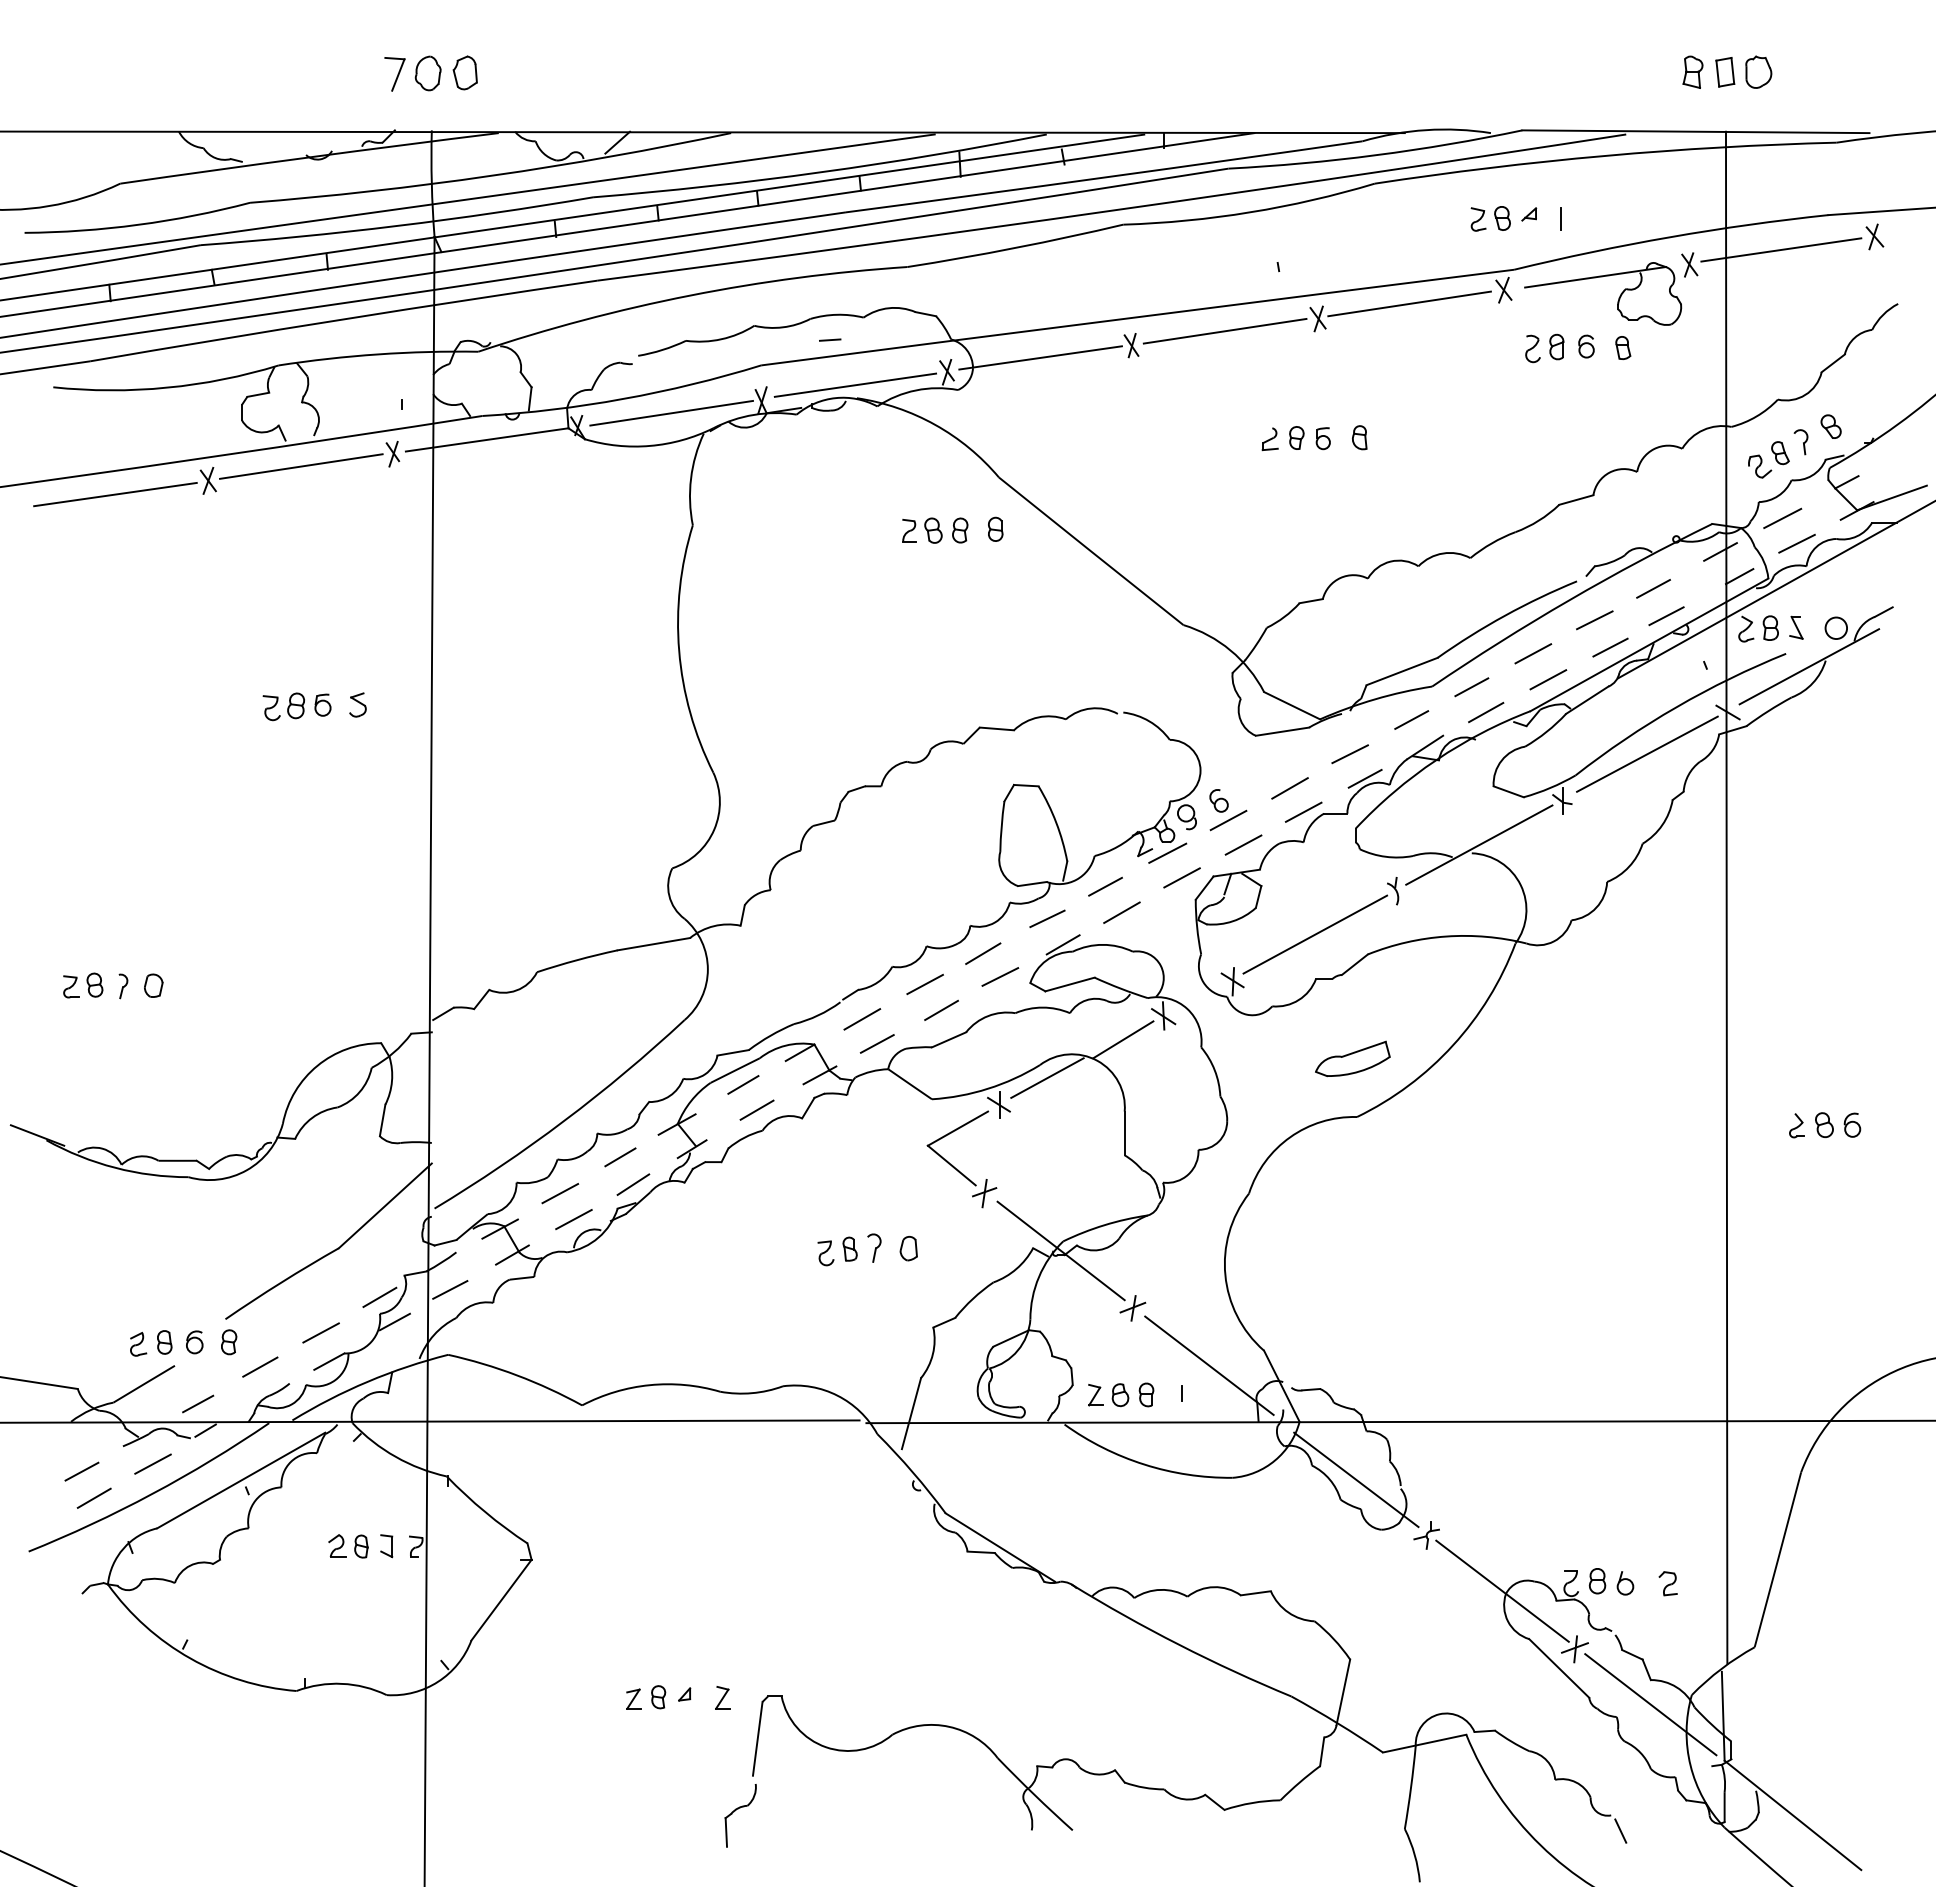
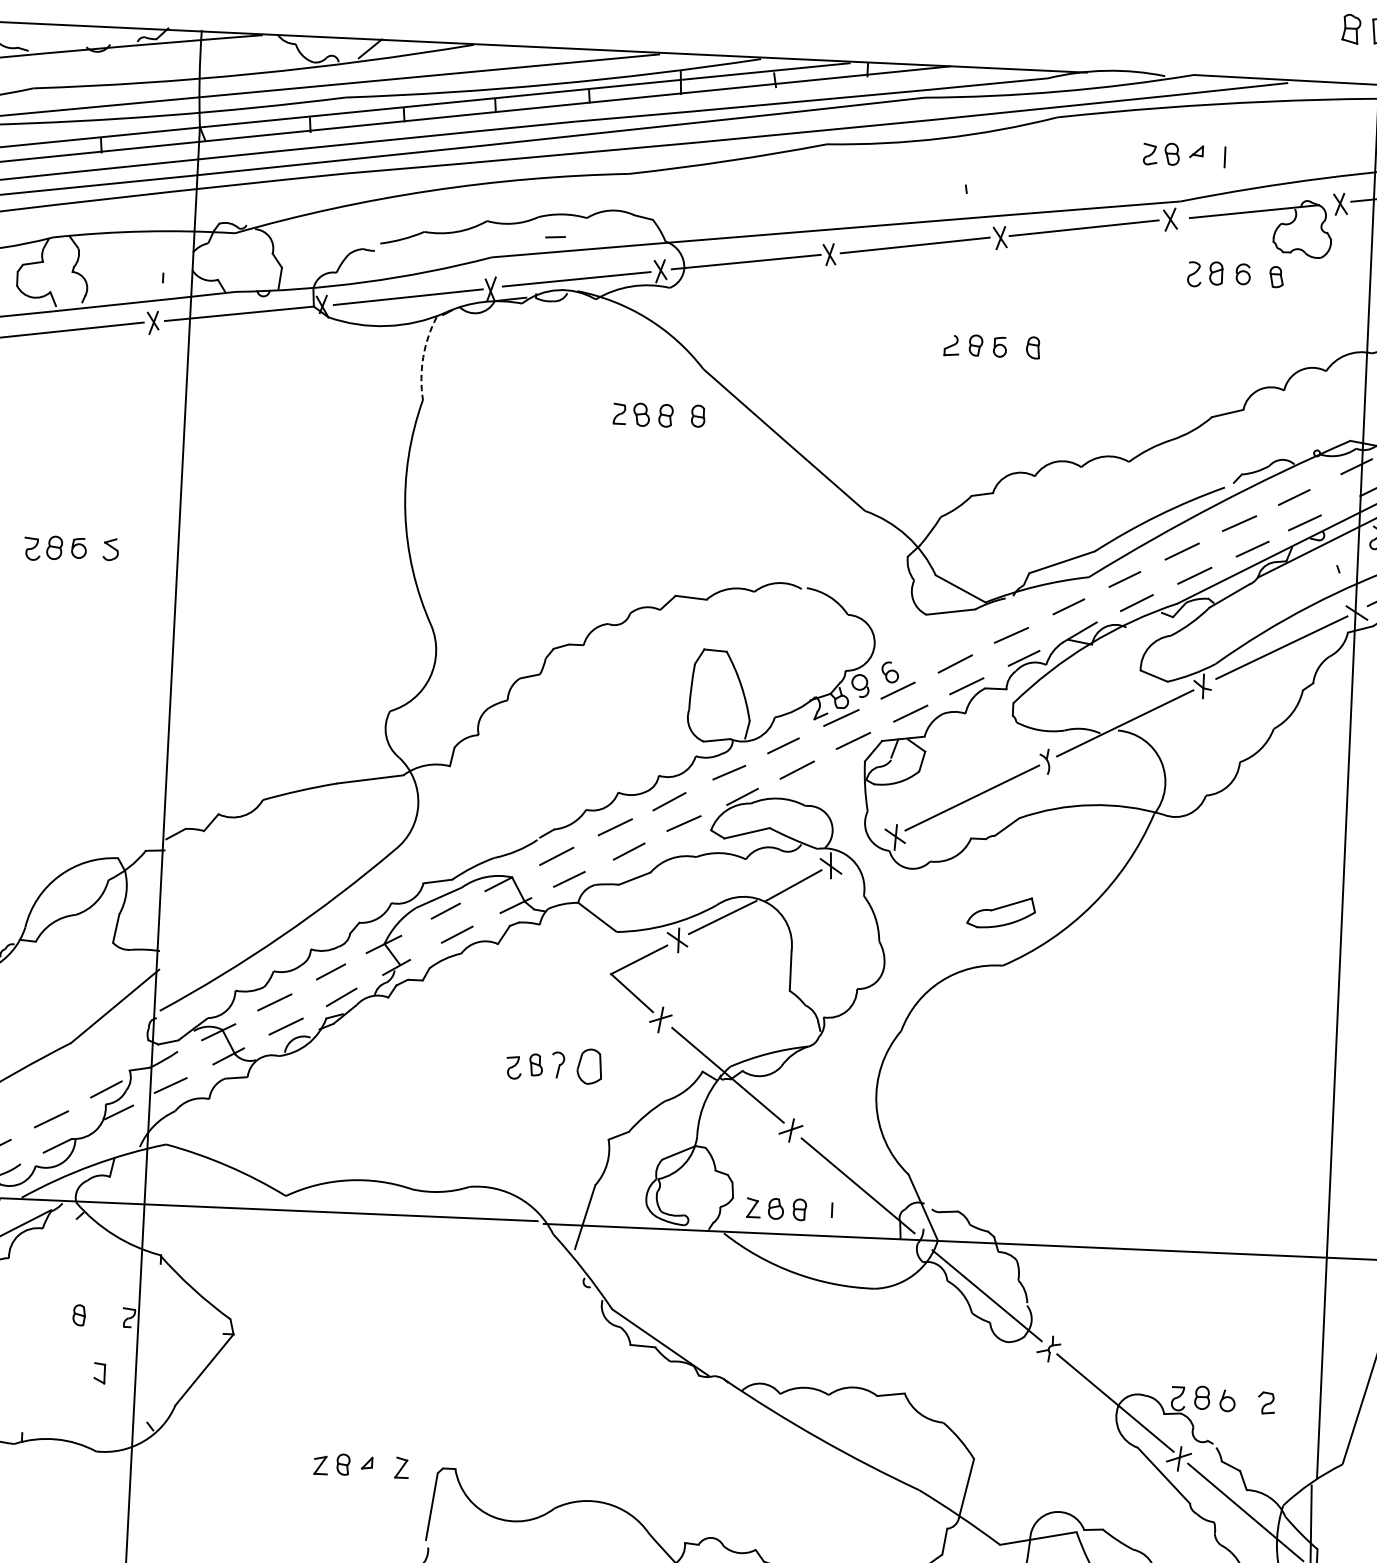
arc: (691, 478) -> (423, 357), solid -> dashed
part: (908, 1248) -> (589, 1066), size x1.6
part: (337, 1545) -> (57, 1313), removed
part: (386, 1546) -> (99, 1373), moved

